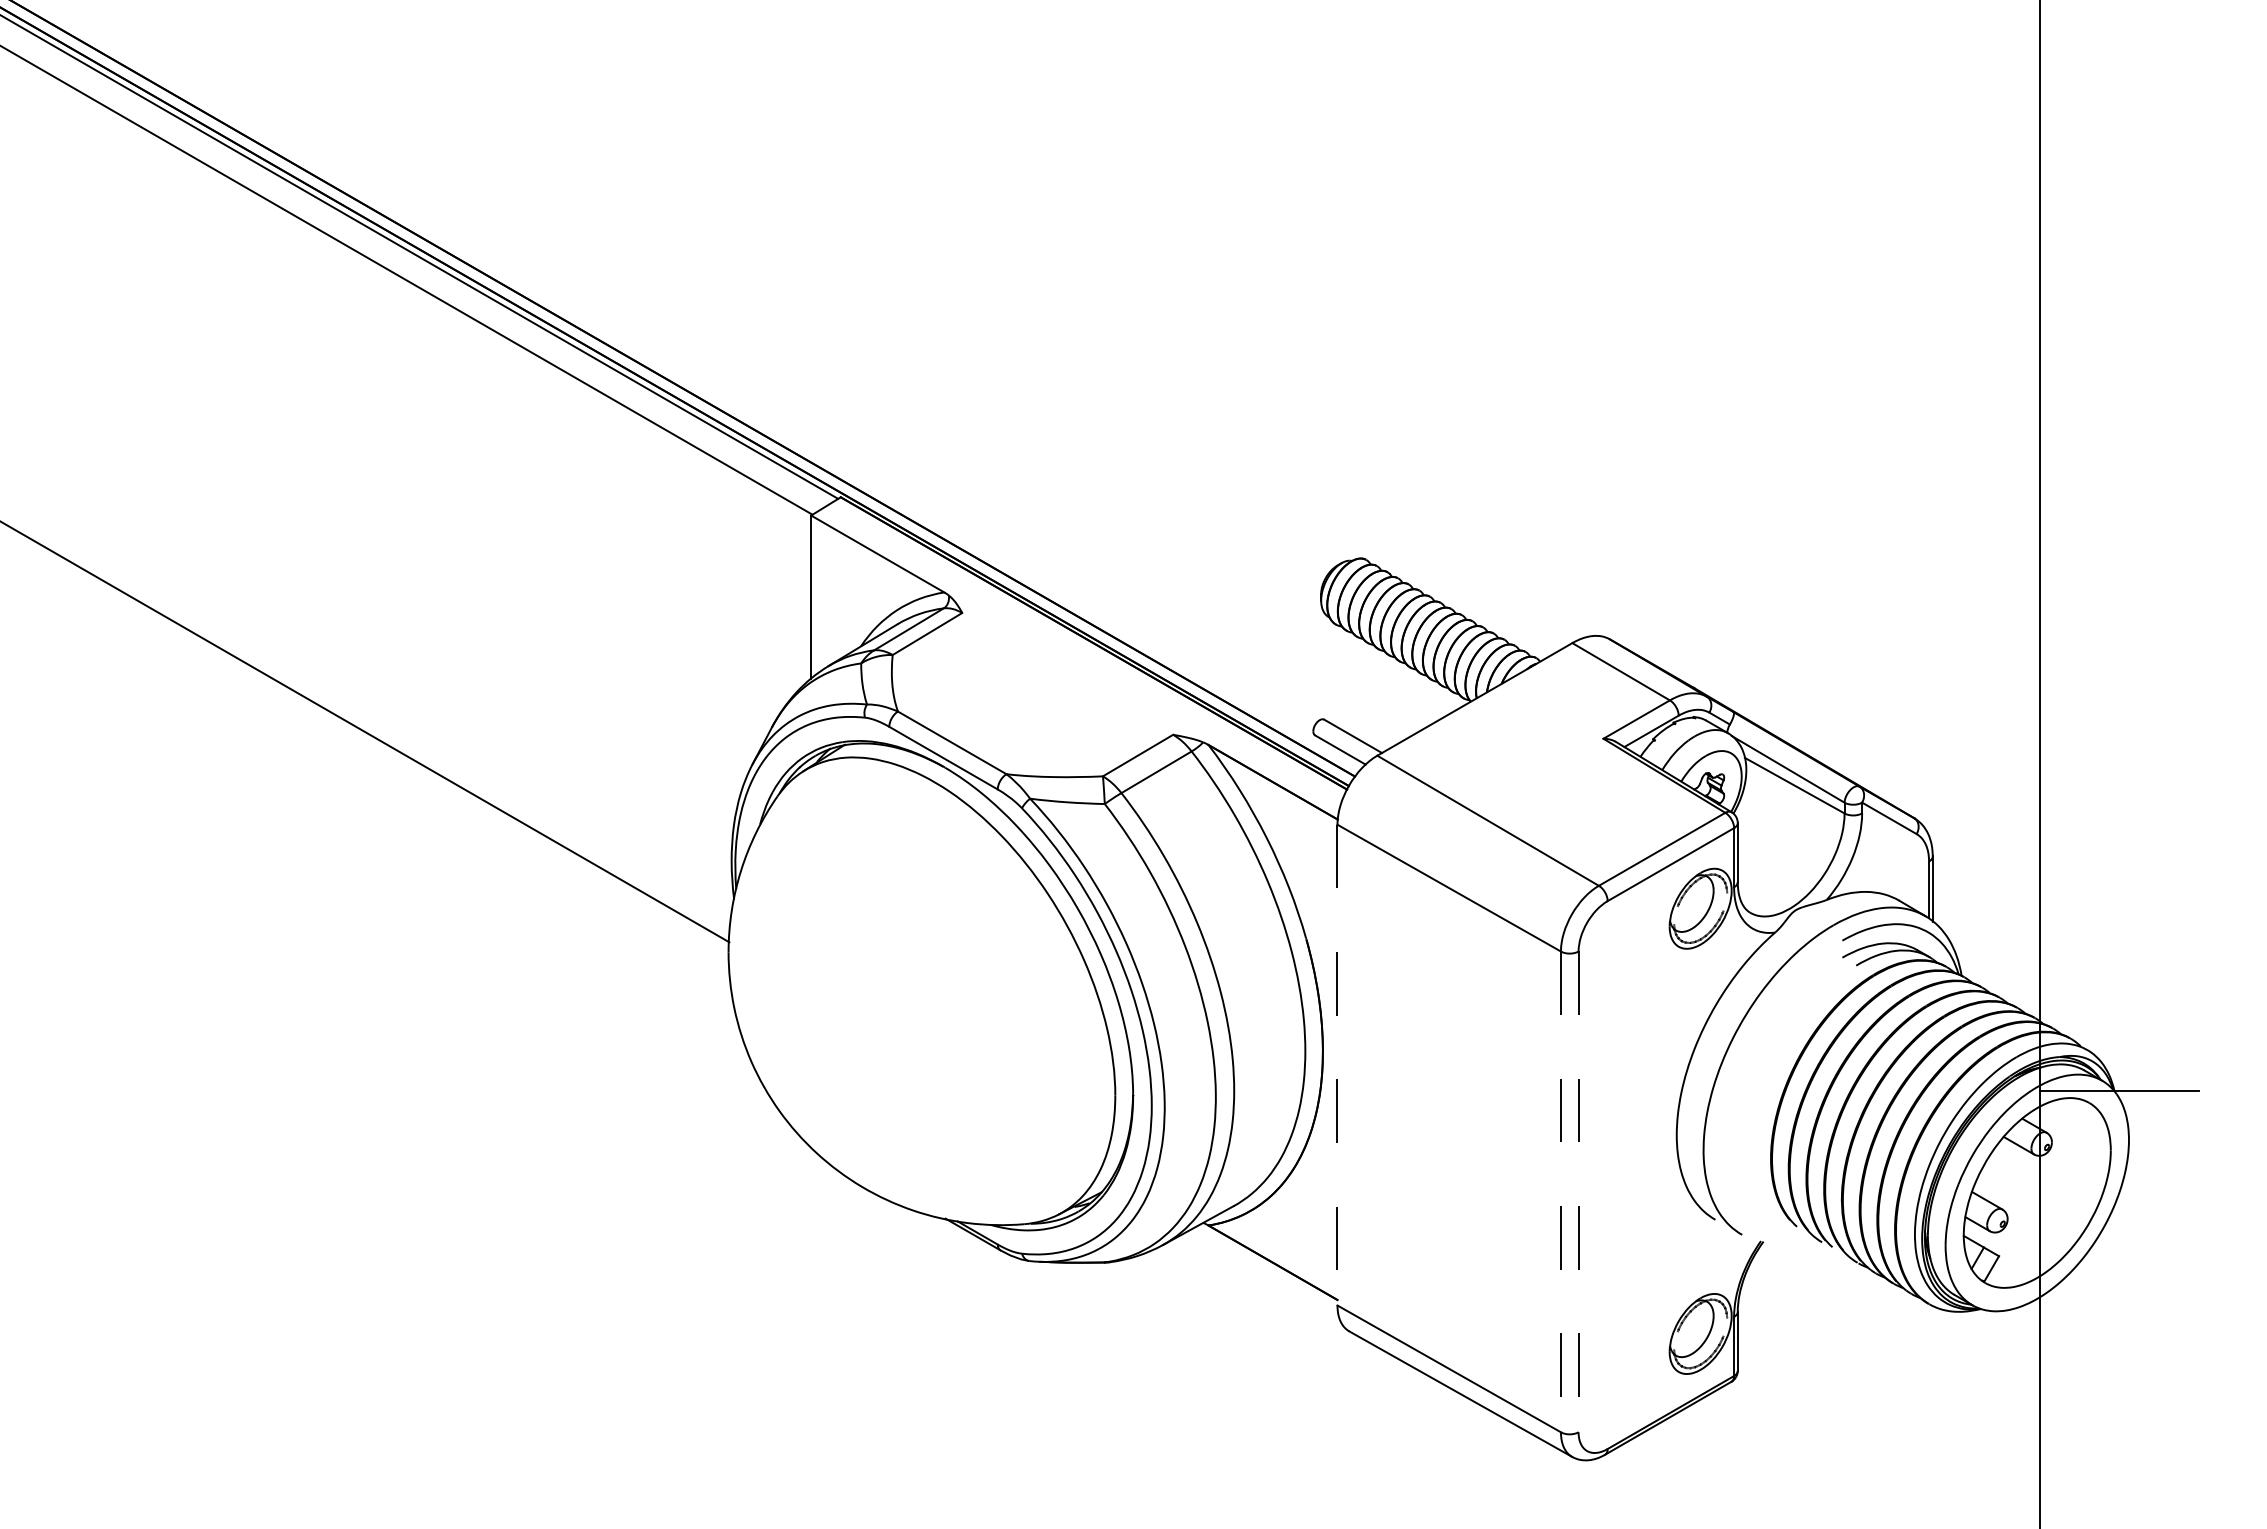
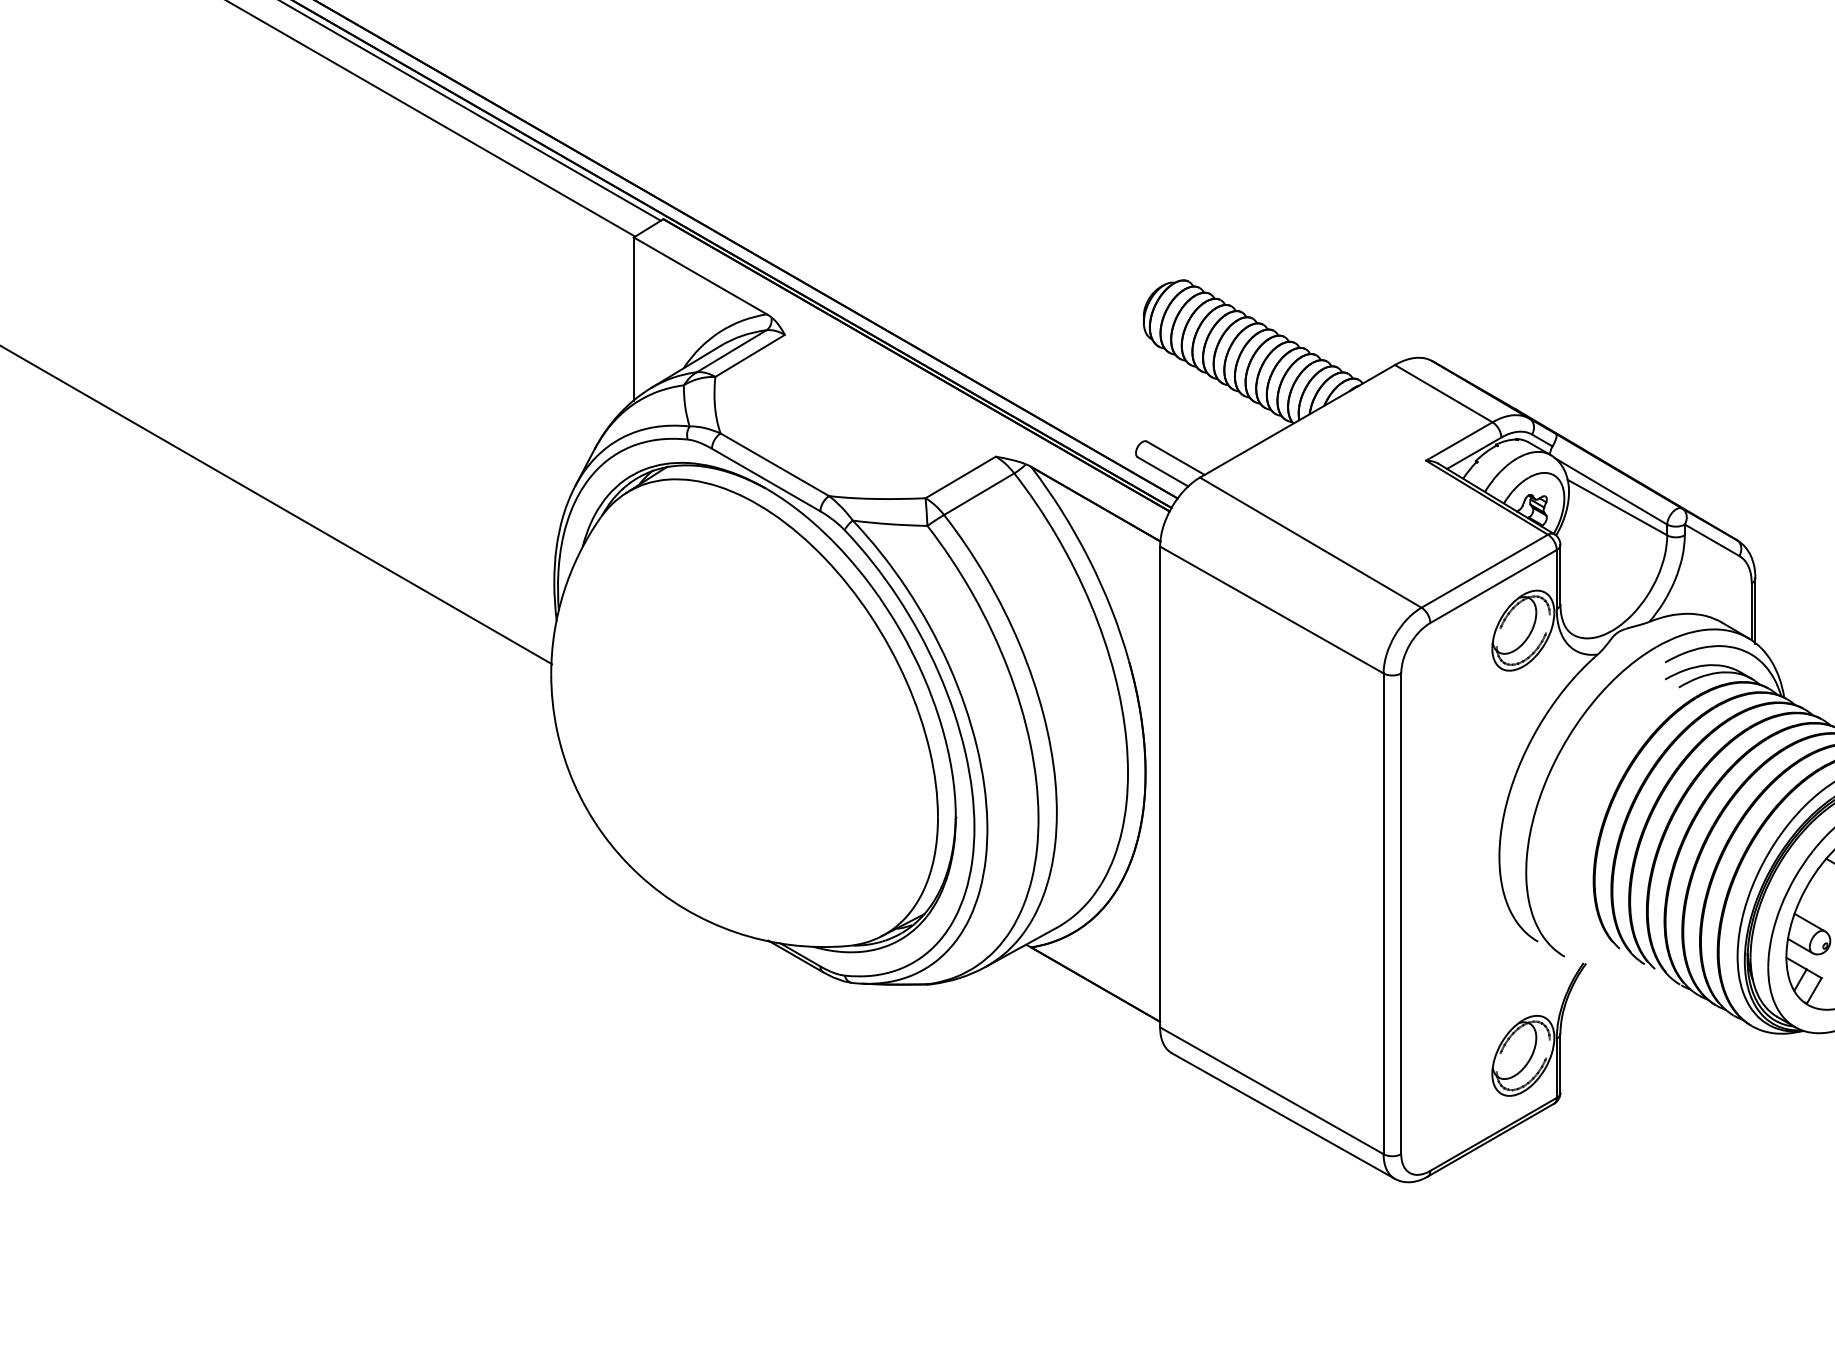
line: (1337, 1065) -> (1160, 787), dashed -> solid
line: (1560, 1192) -> (1383, 914), dashed -> solid
line: (1578, 1192) -> (1401, 914), dashed -> solid

